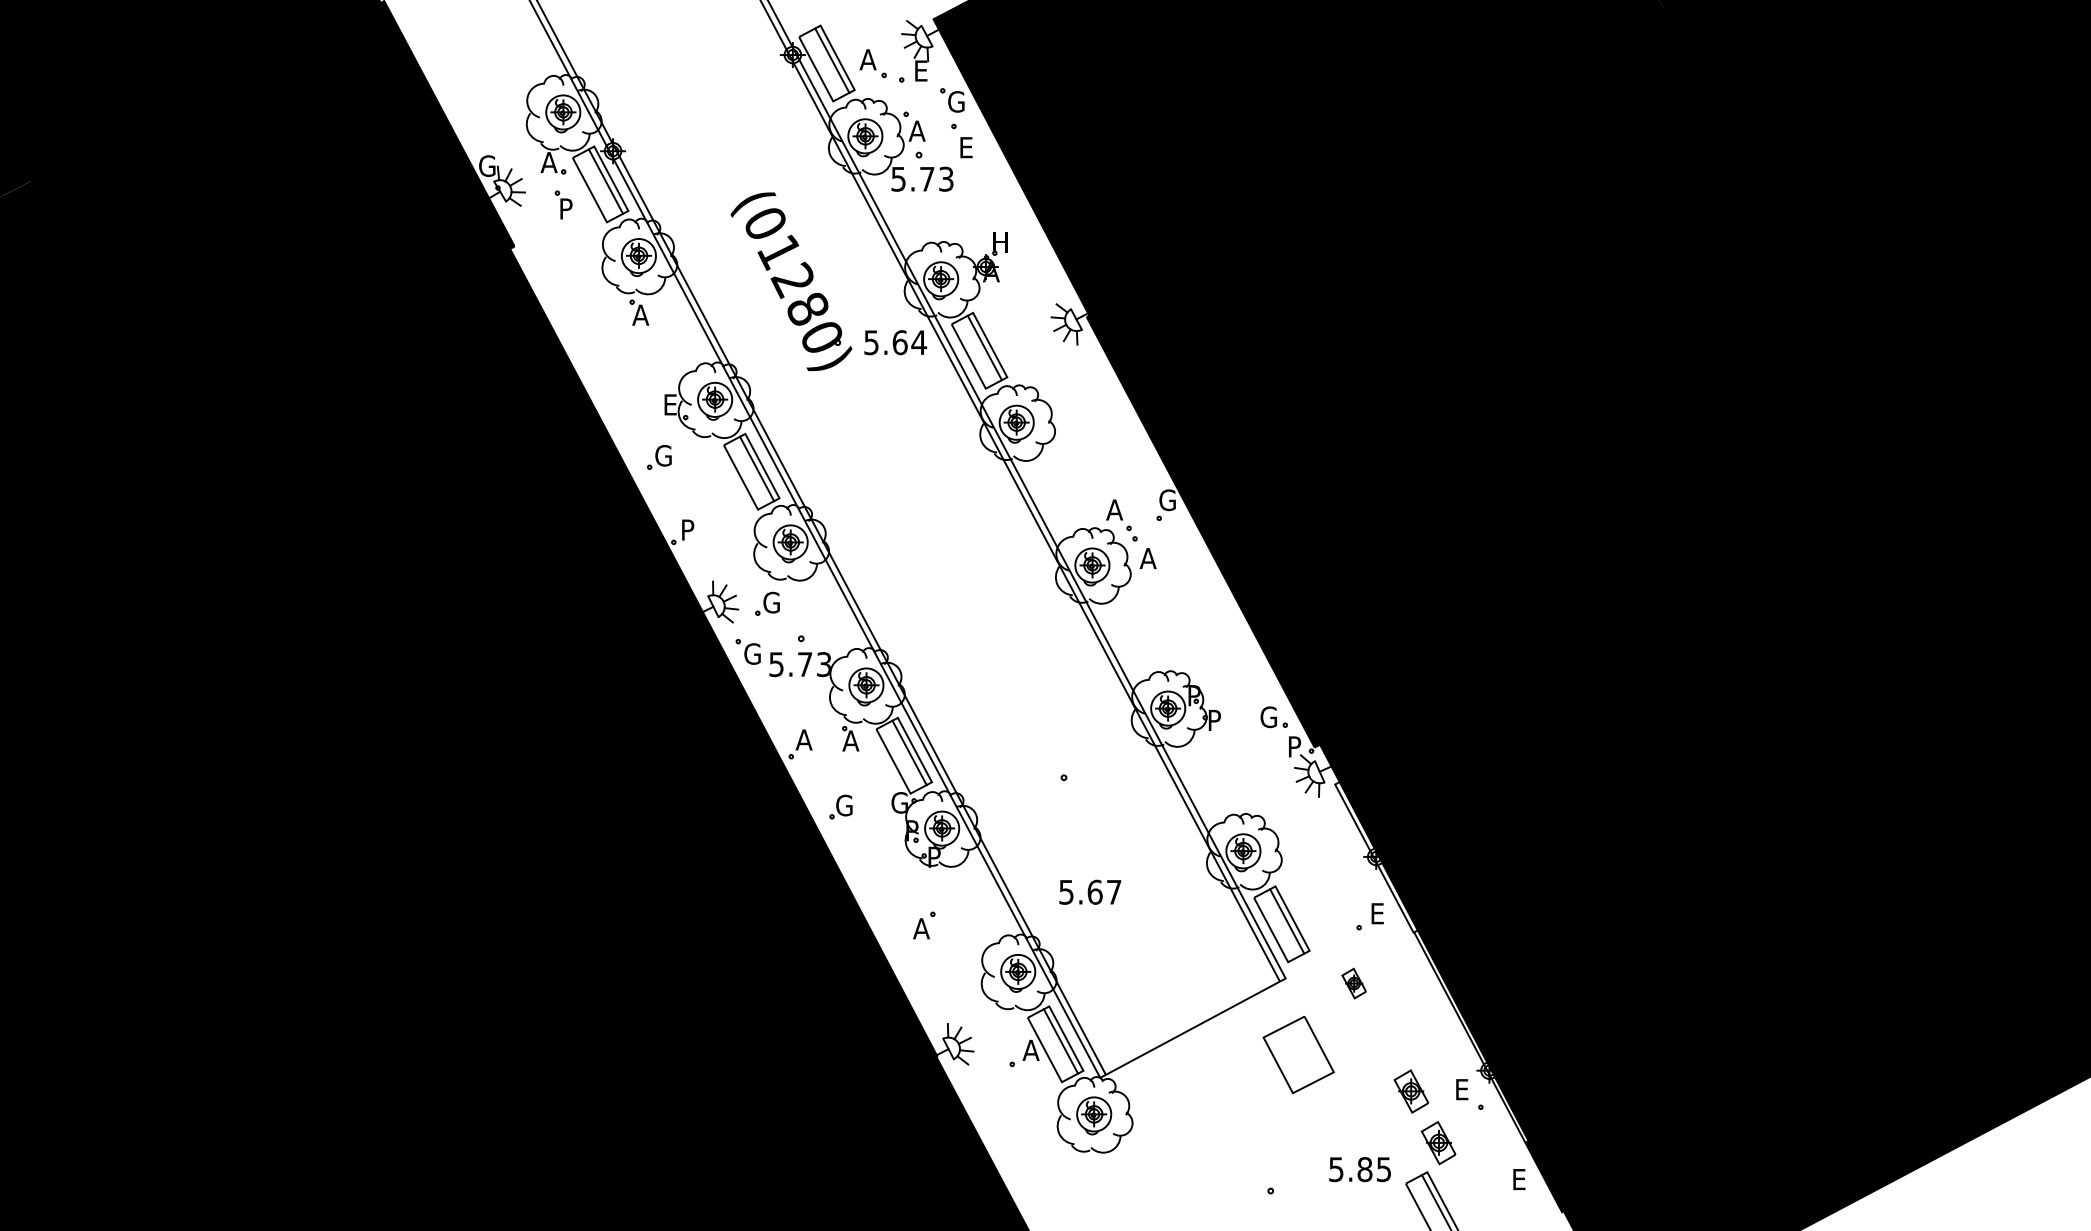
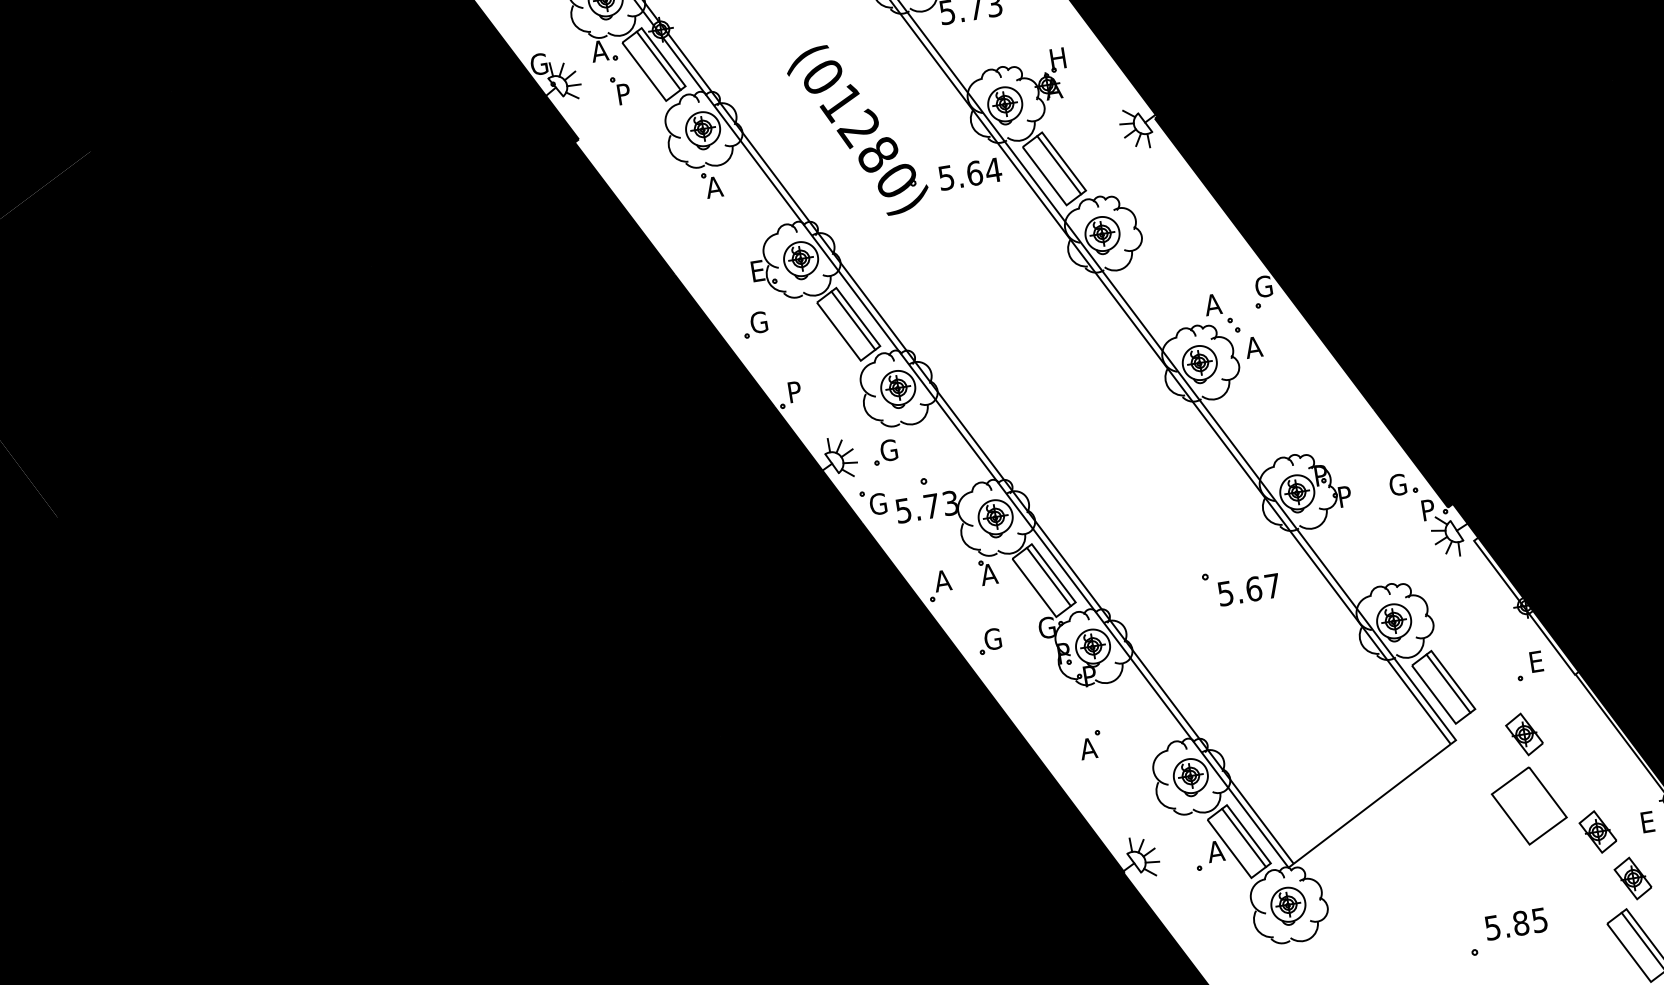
text: (1090, 891) -> (1249, 589), moved
part: (1353, 983) -> (1523, 734), size x1.43
part: (1298, 1055) -> (1529, 806), moved
text: (1359, 1169) -> (1515, 924), moved

